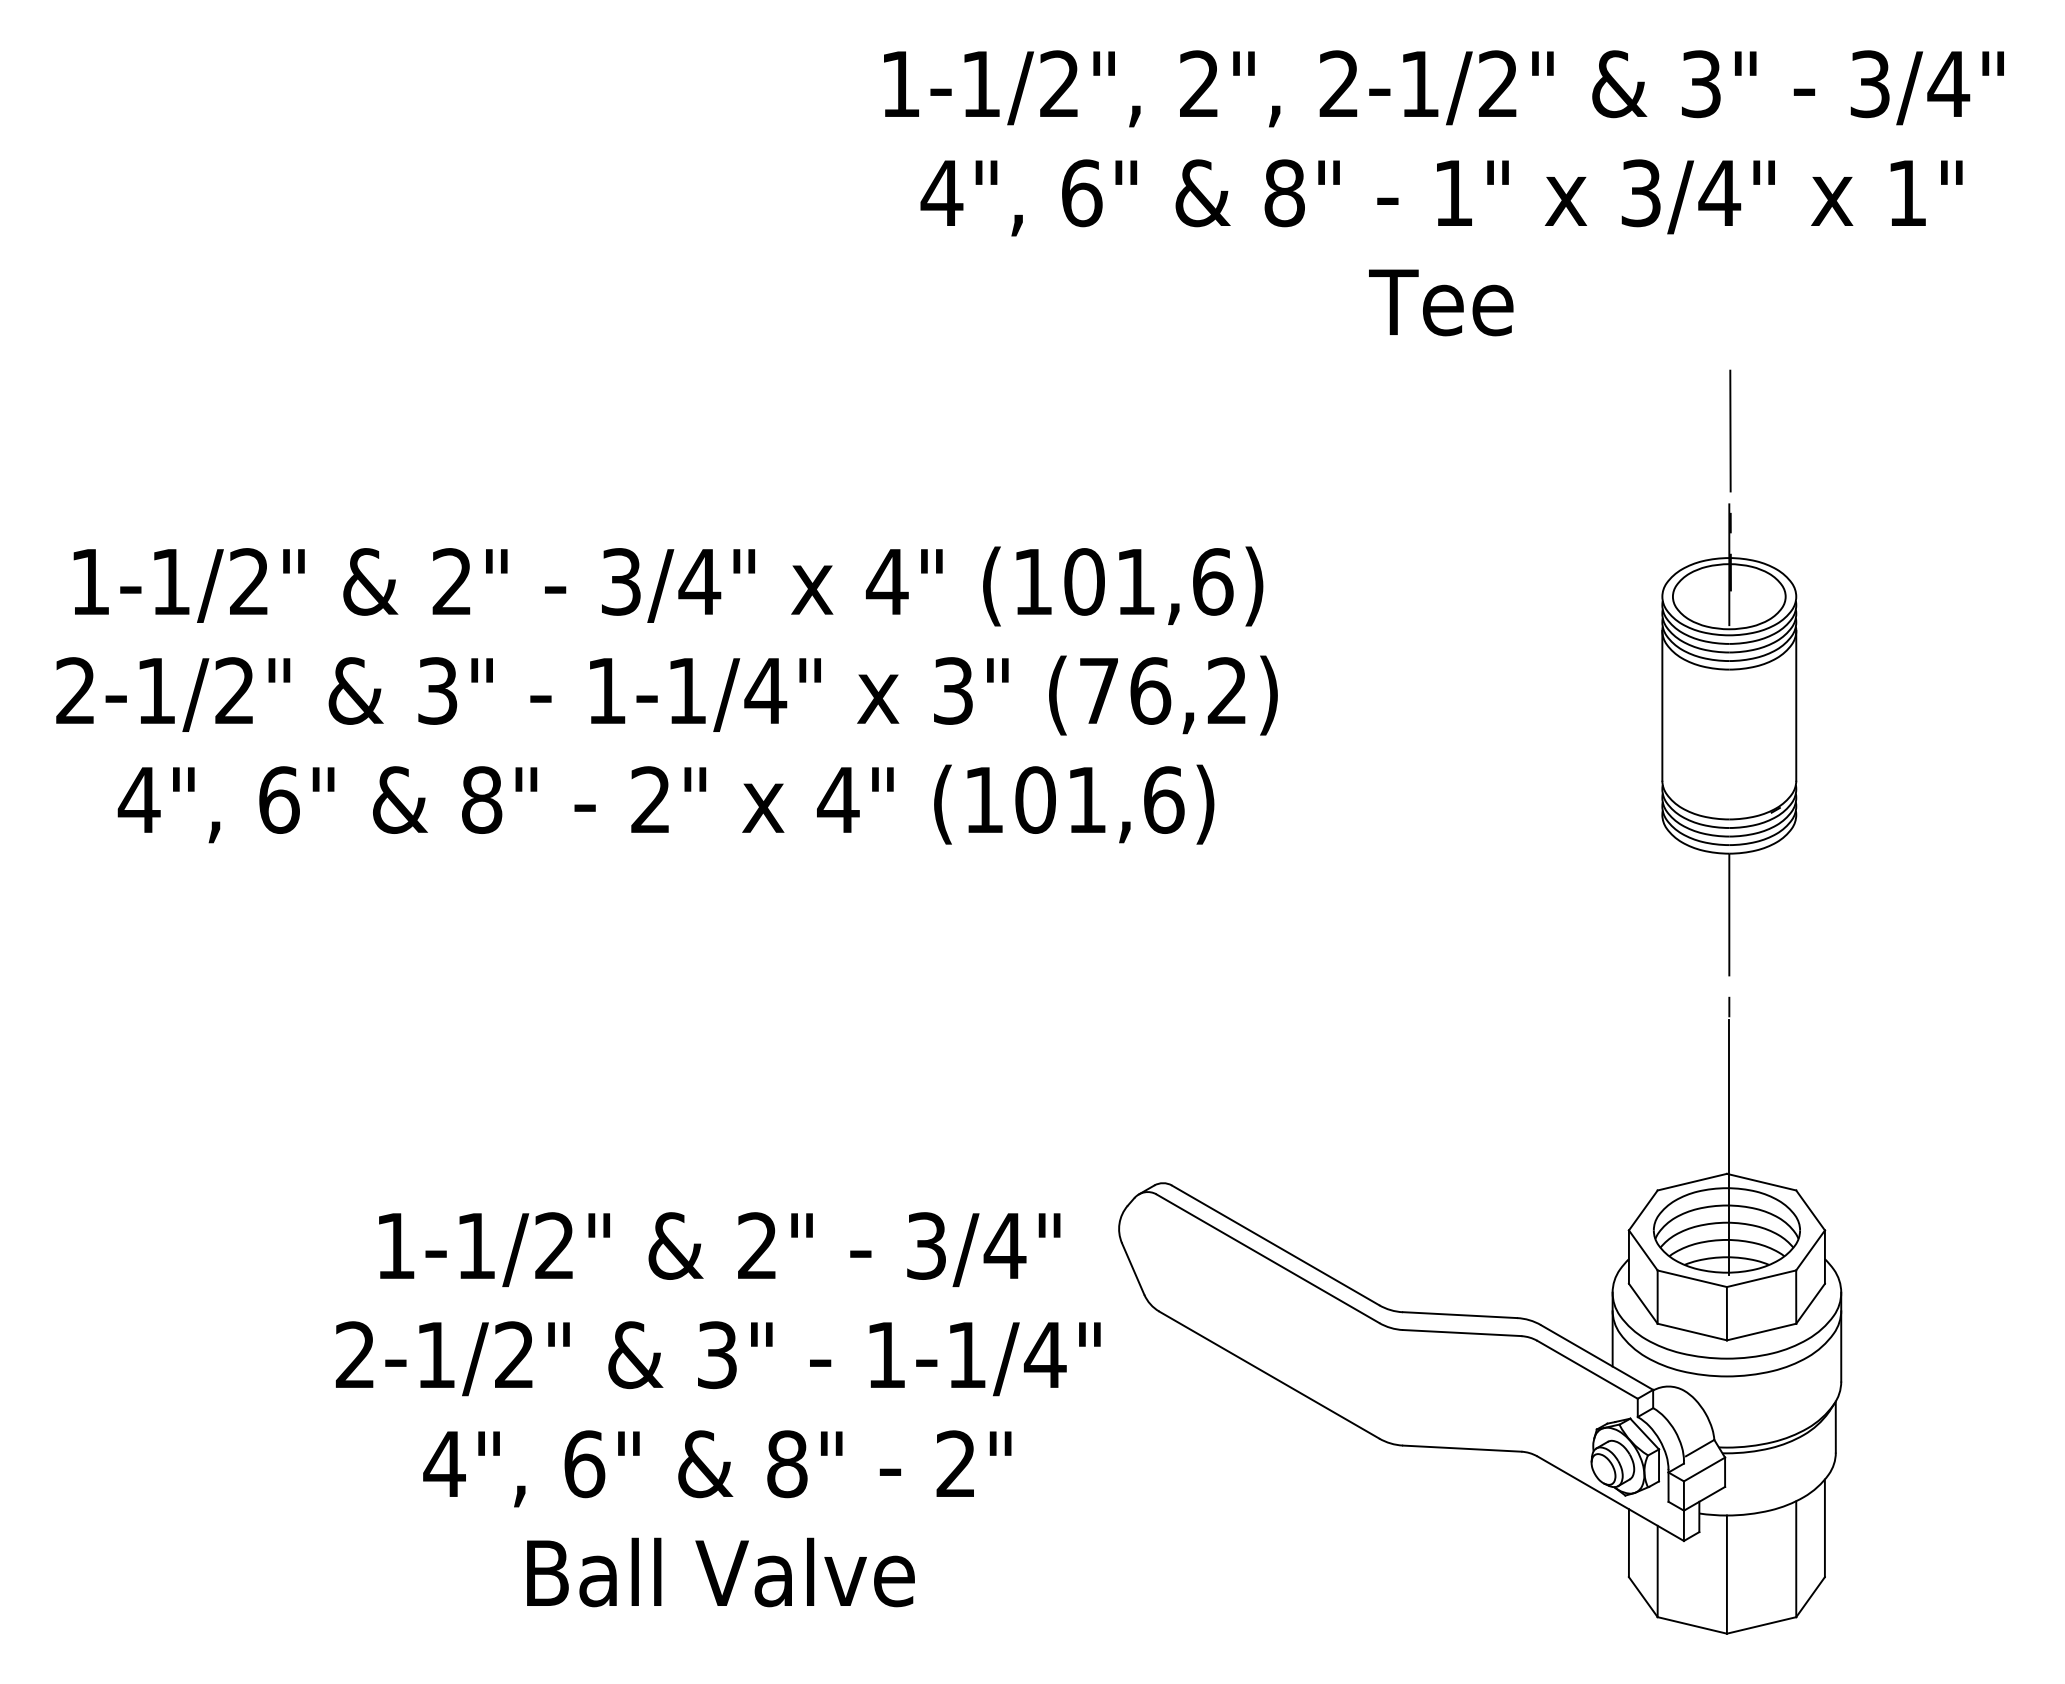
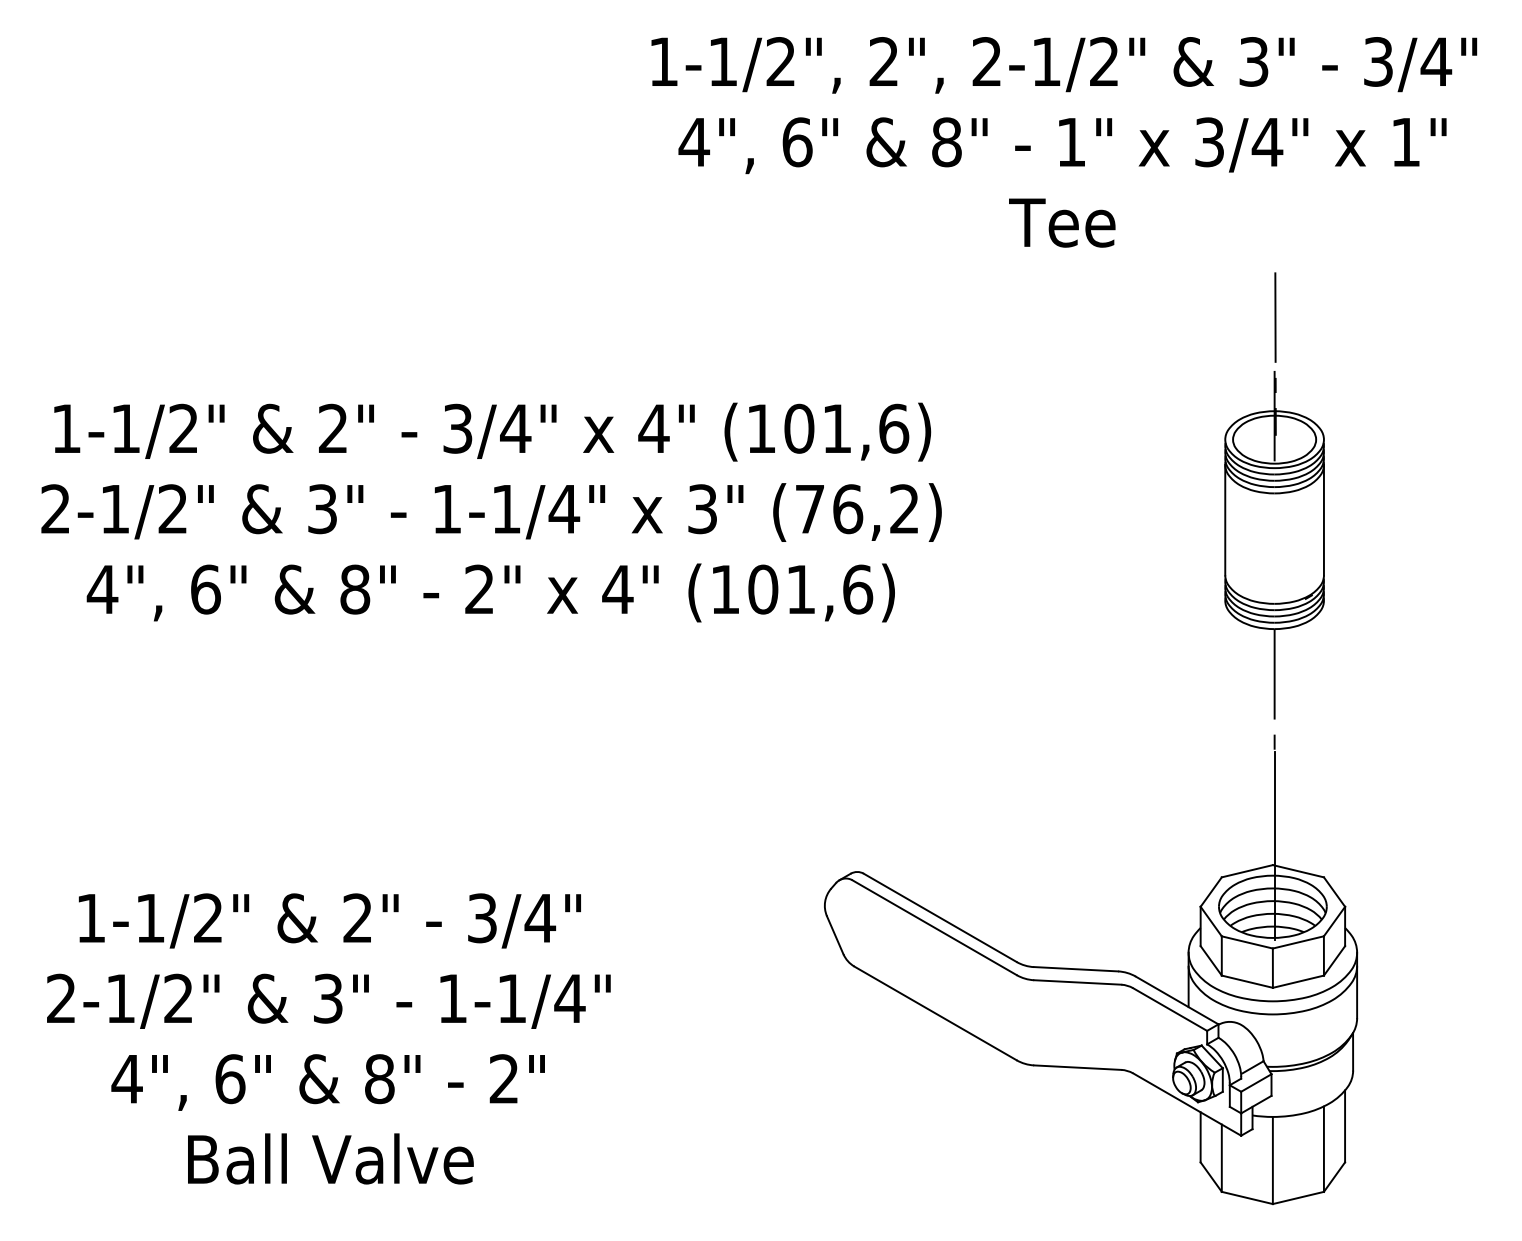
text: (717, 1409) -> (328, 1038), moved

